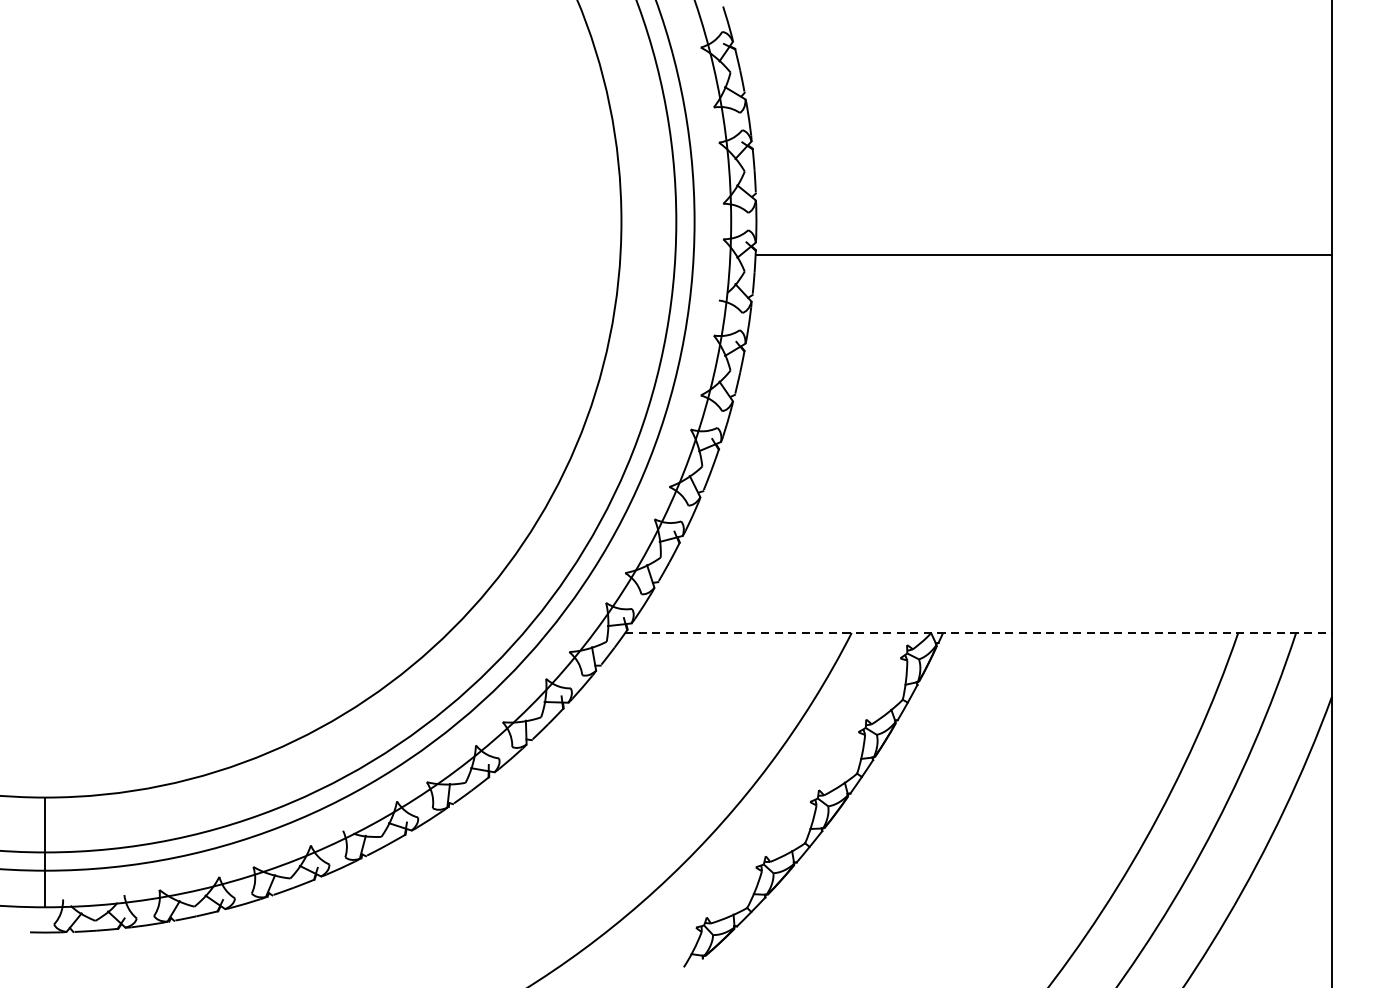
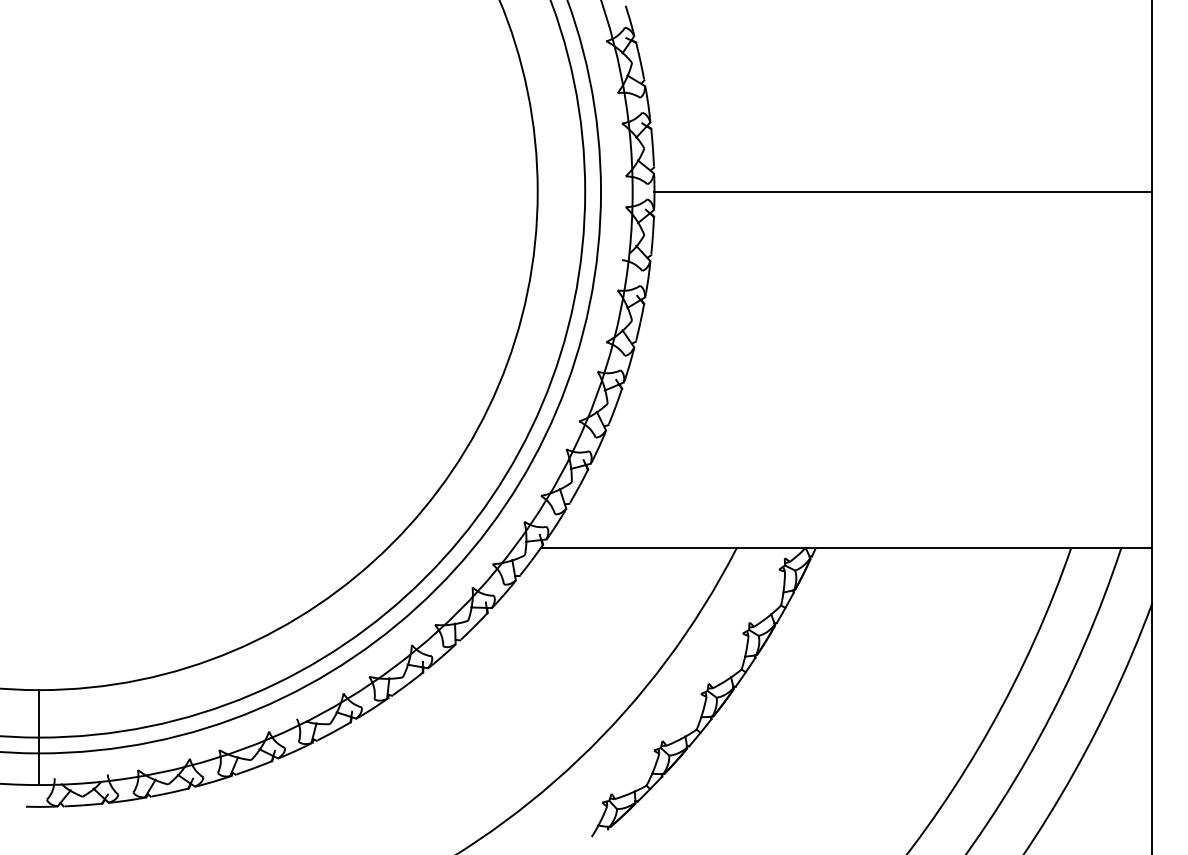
line: (1044, 254) -> (903, 191), moved
line: (978, 632) -> (846, 547), dashed -> solid

